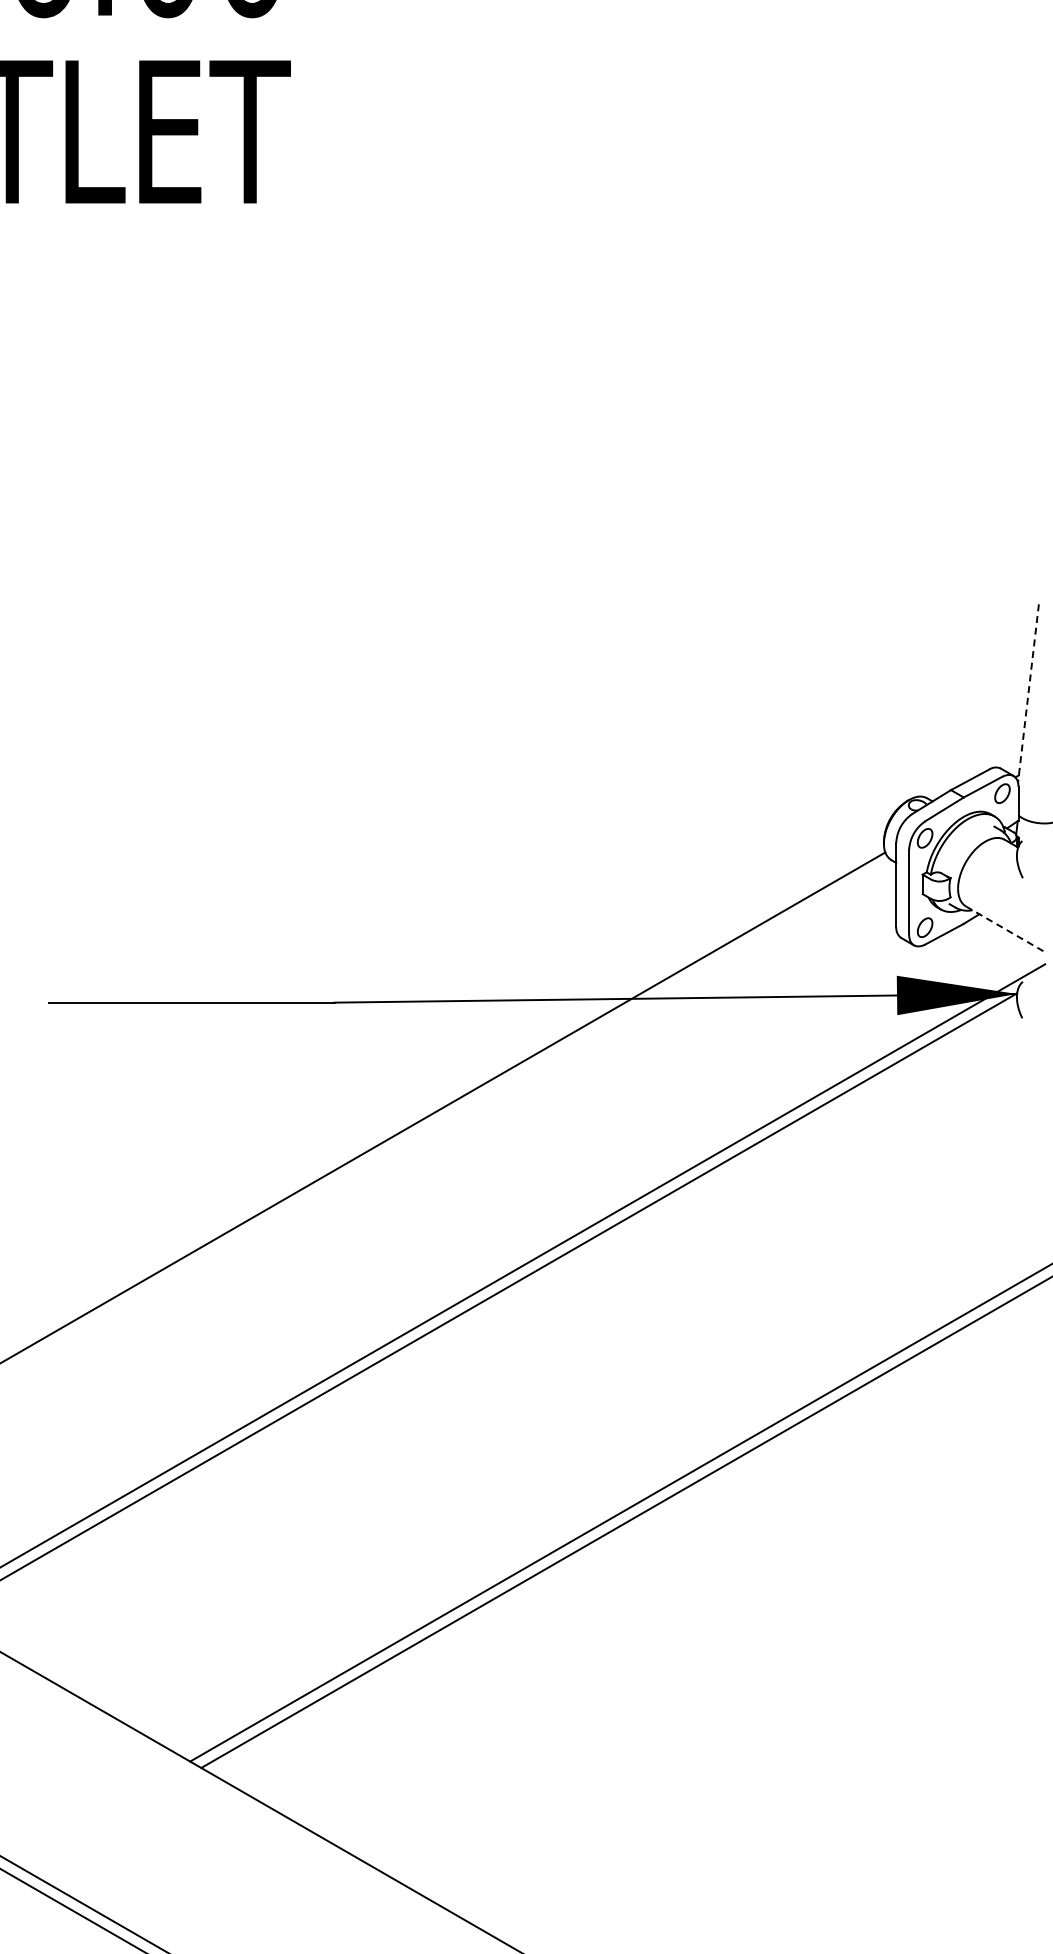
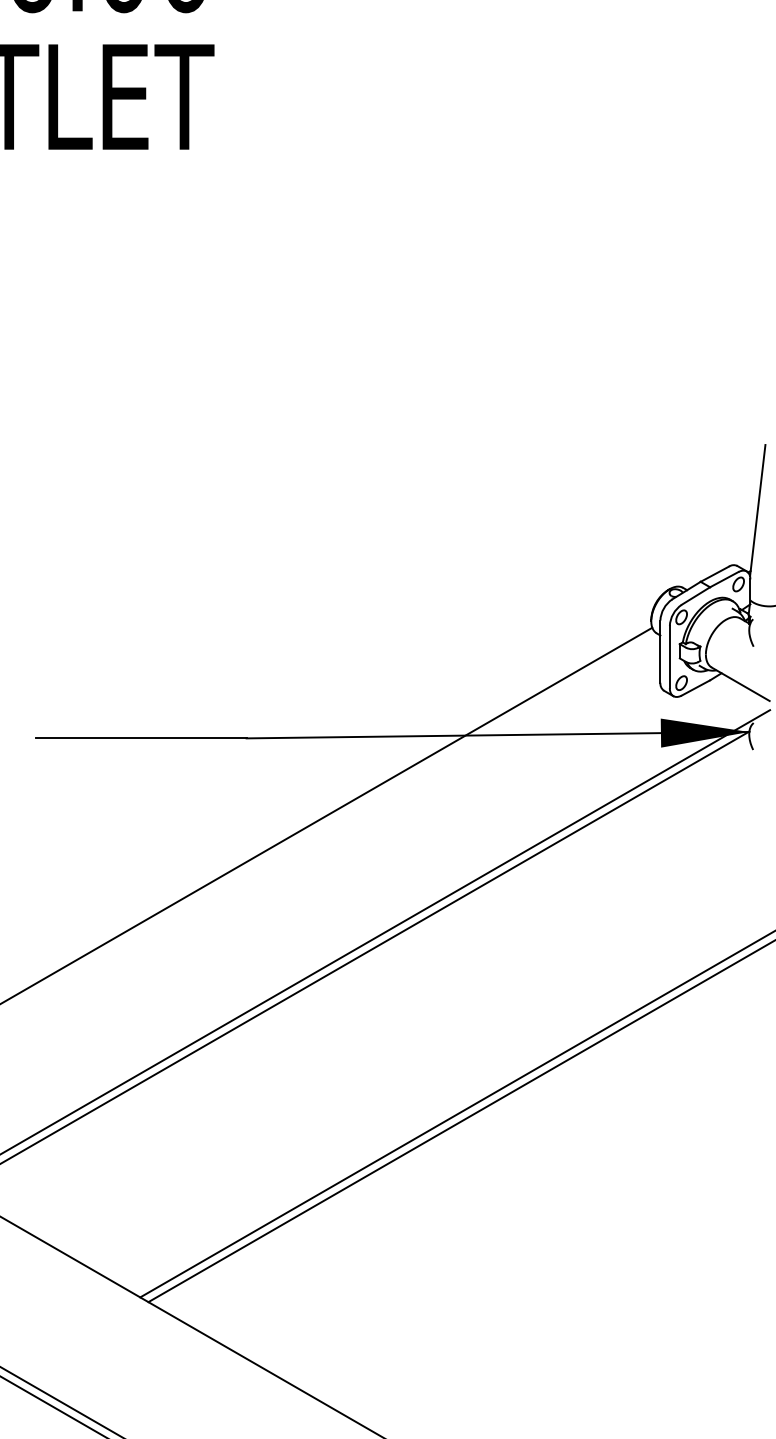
line: (1028, 693) -> (757, 510), dashed -> solid
line: (1005, 929) -> (740, 684), dashed -> solid

